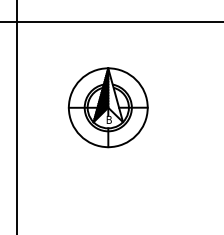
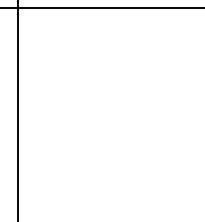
part: (107, 107) -> (108, 92), removed

